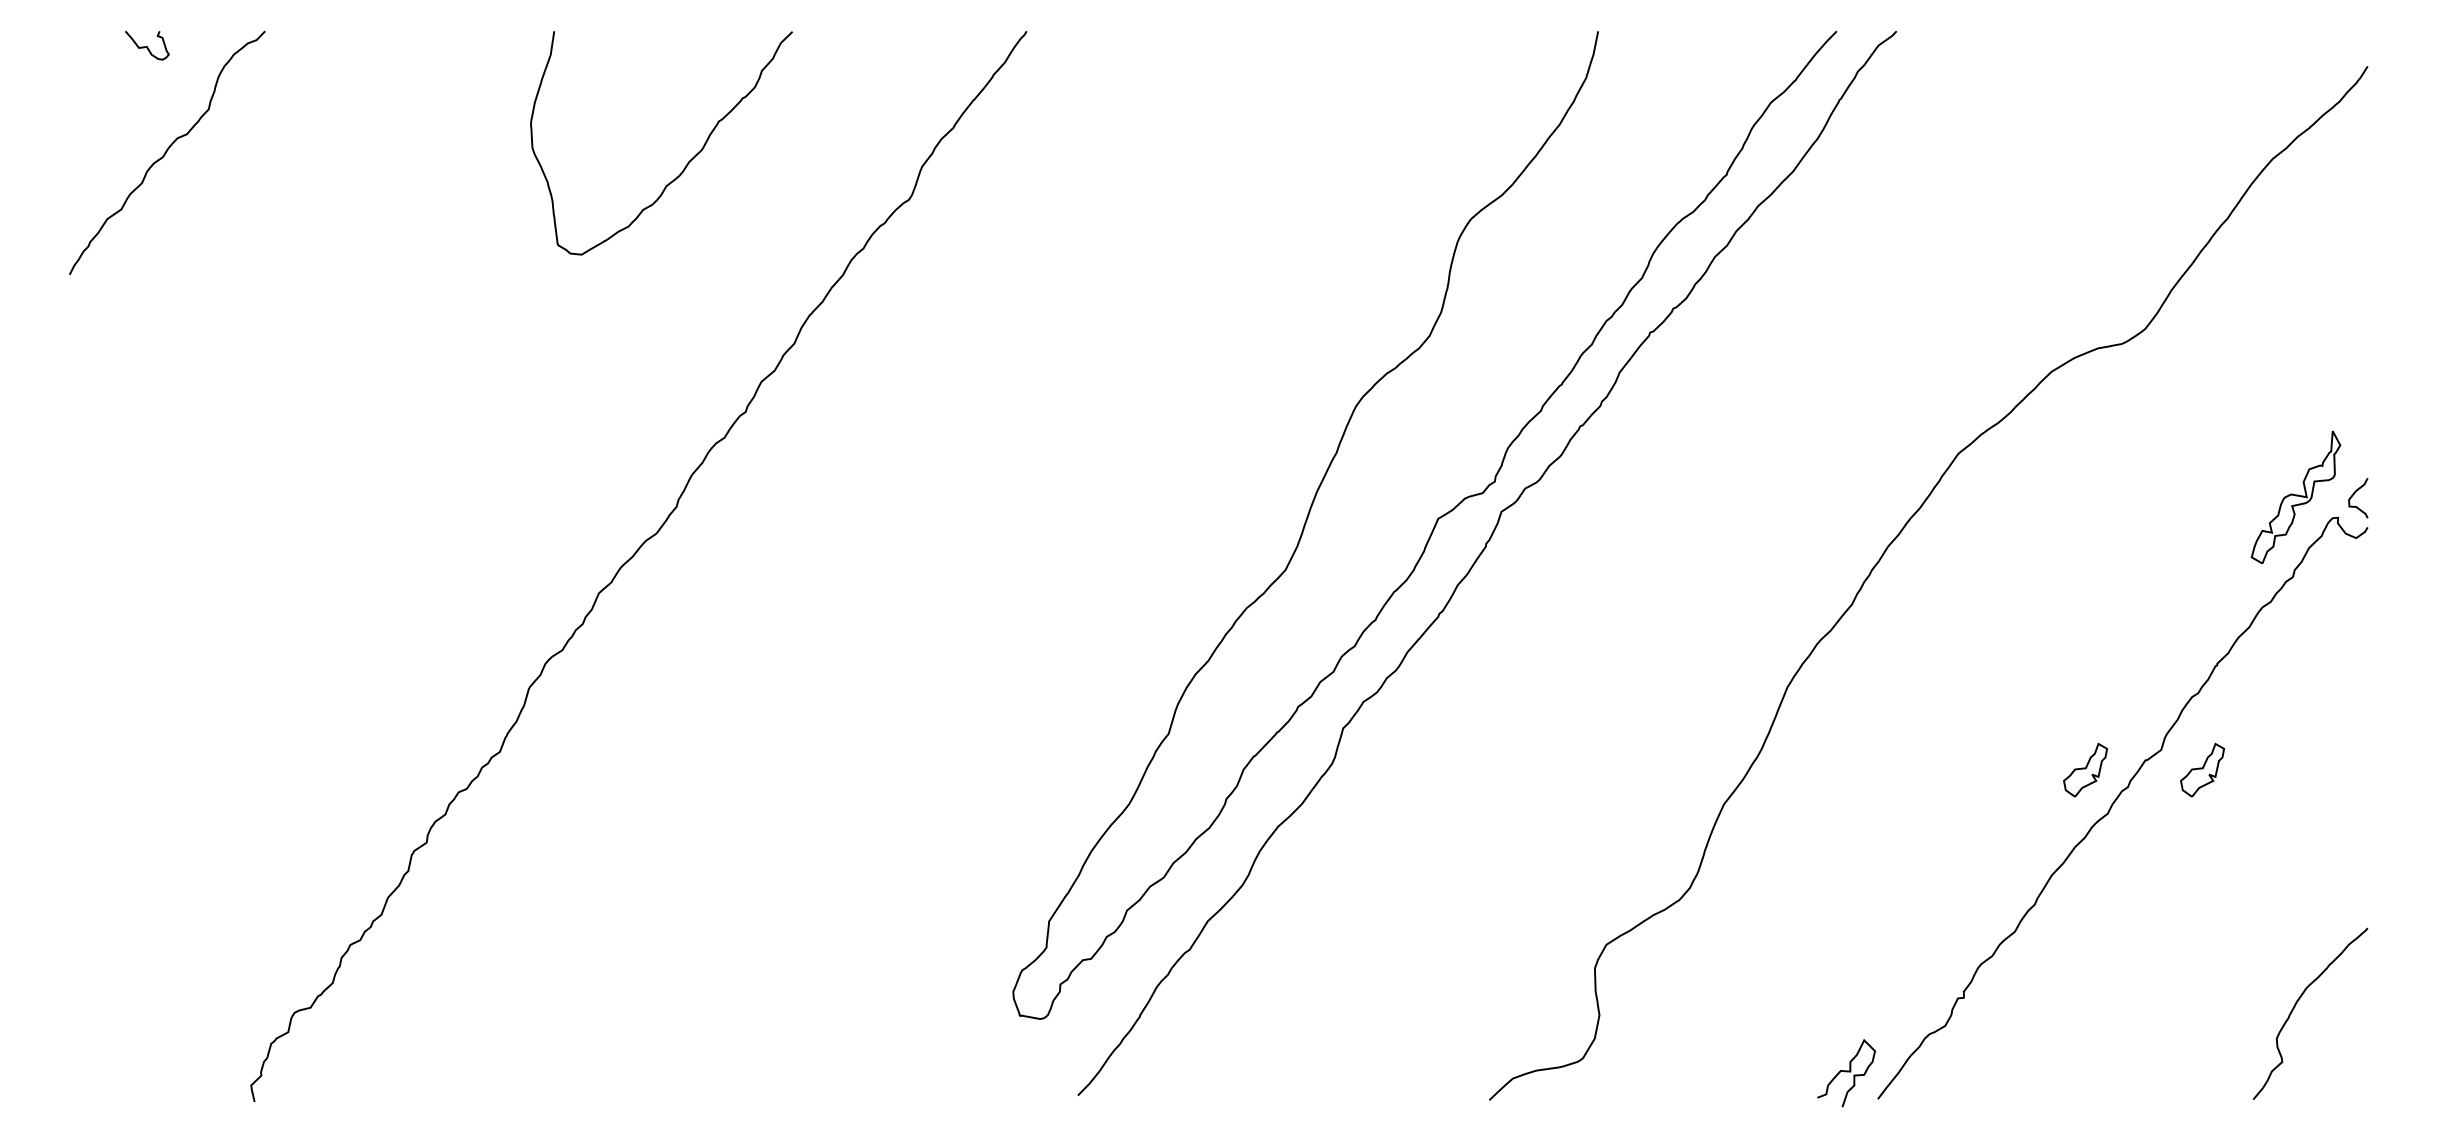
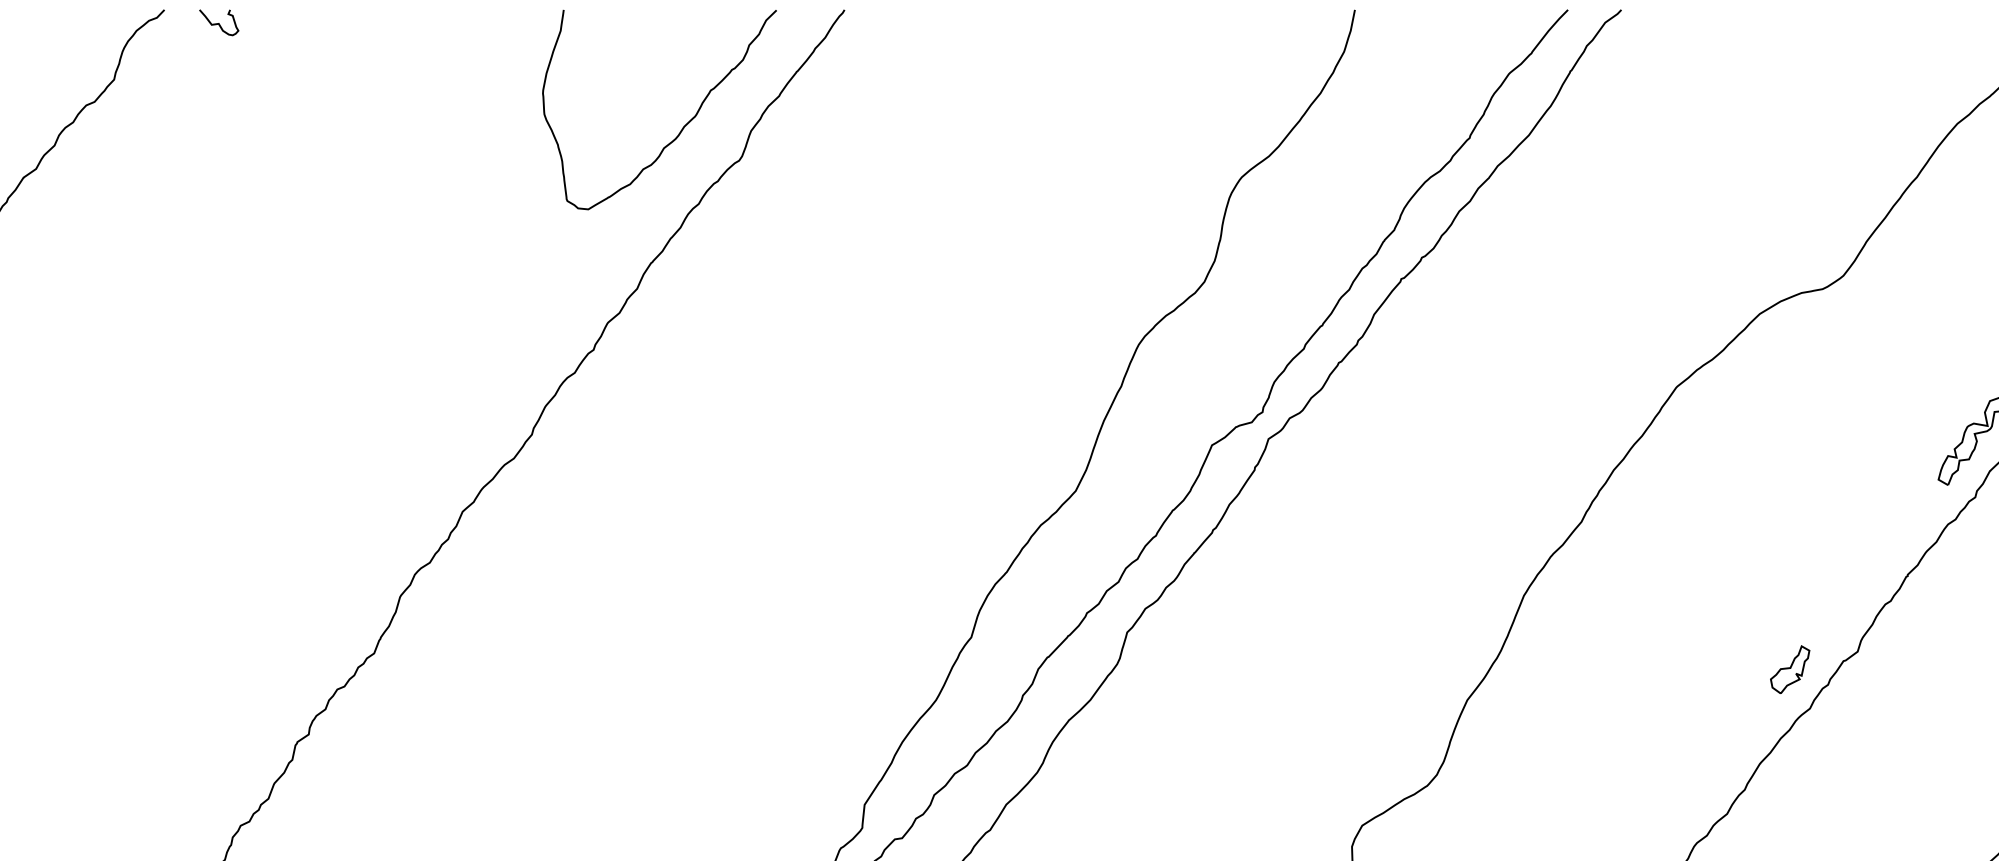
curve: (147, 46) -> (219, 23), moved
curve: (687, 162) -> (682, 127), moved
part: (2202, 769) -> (1894, 669), removed

